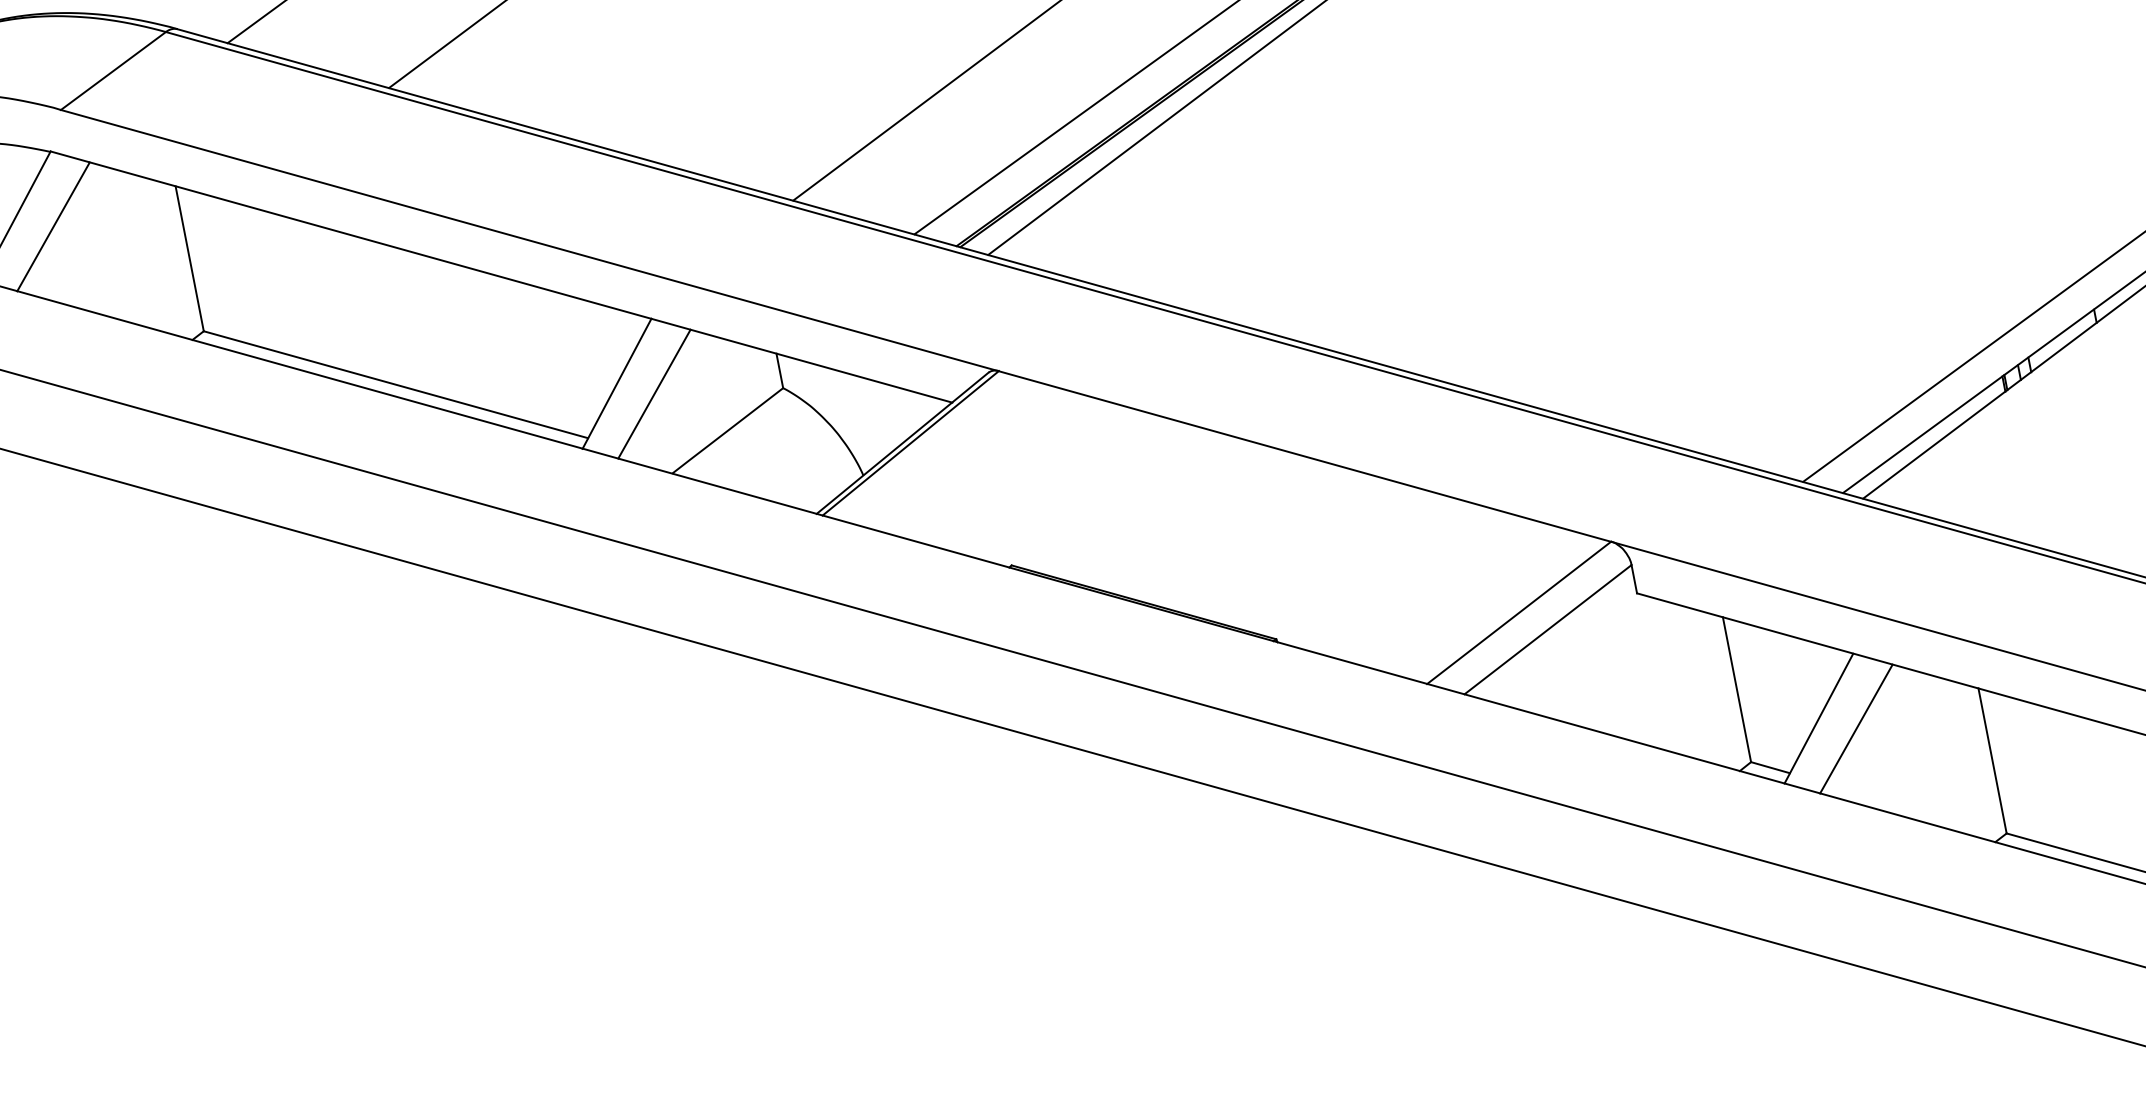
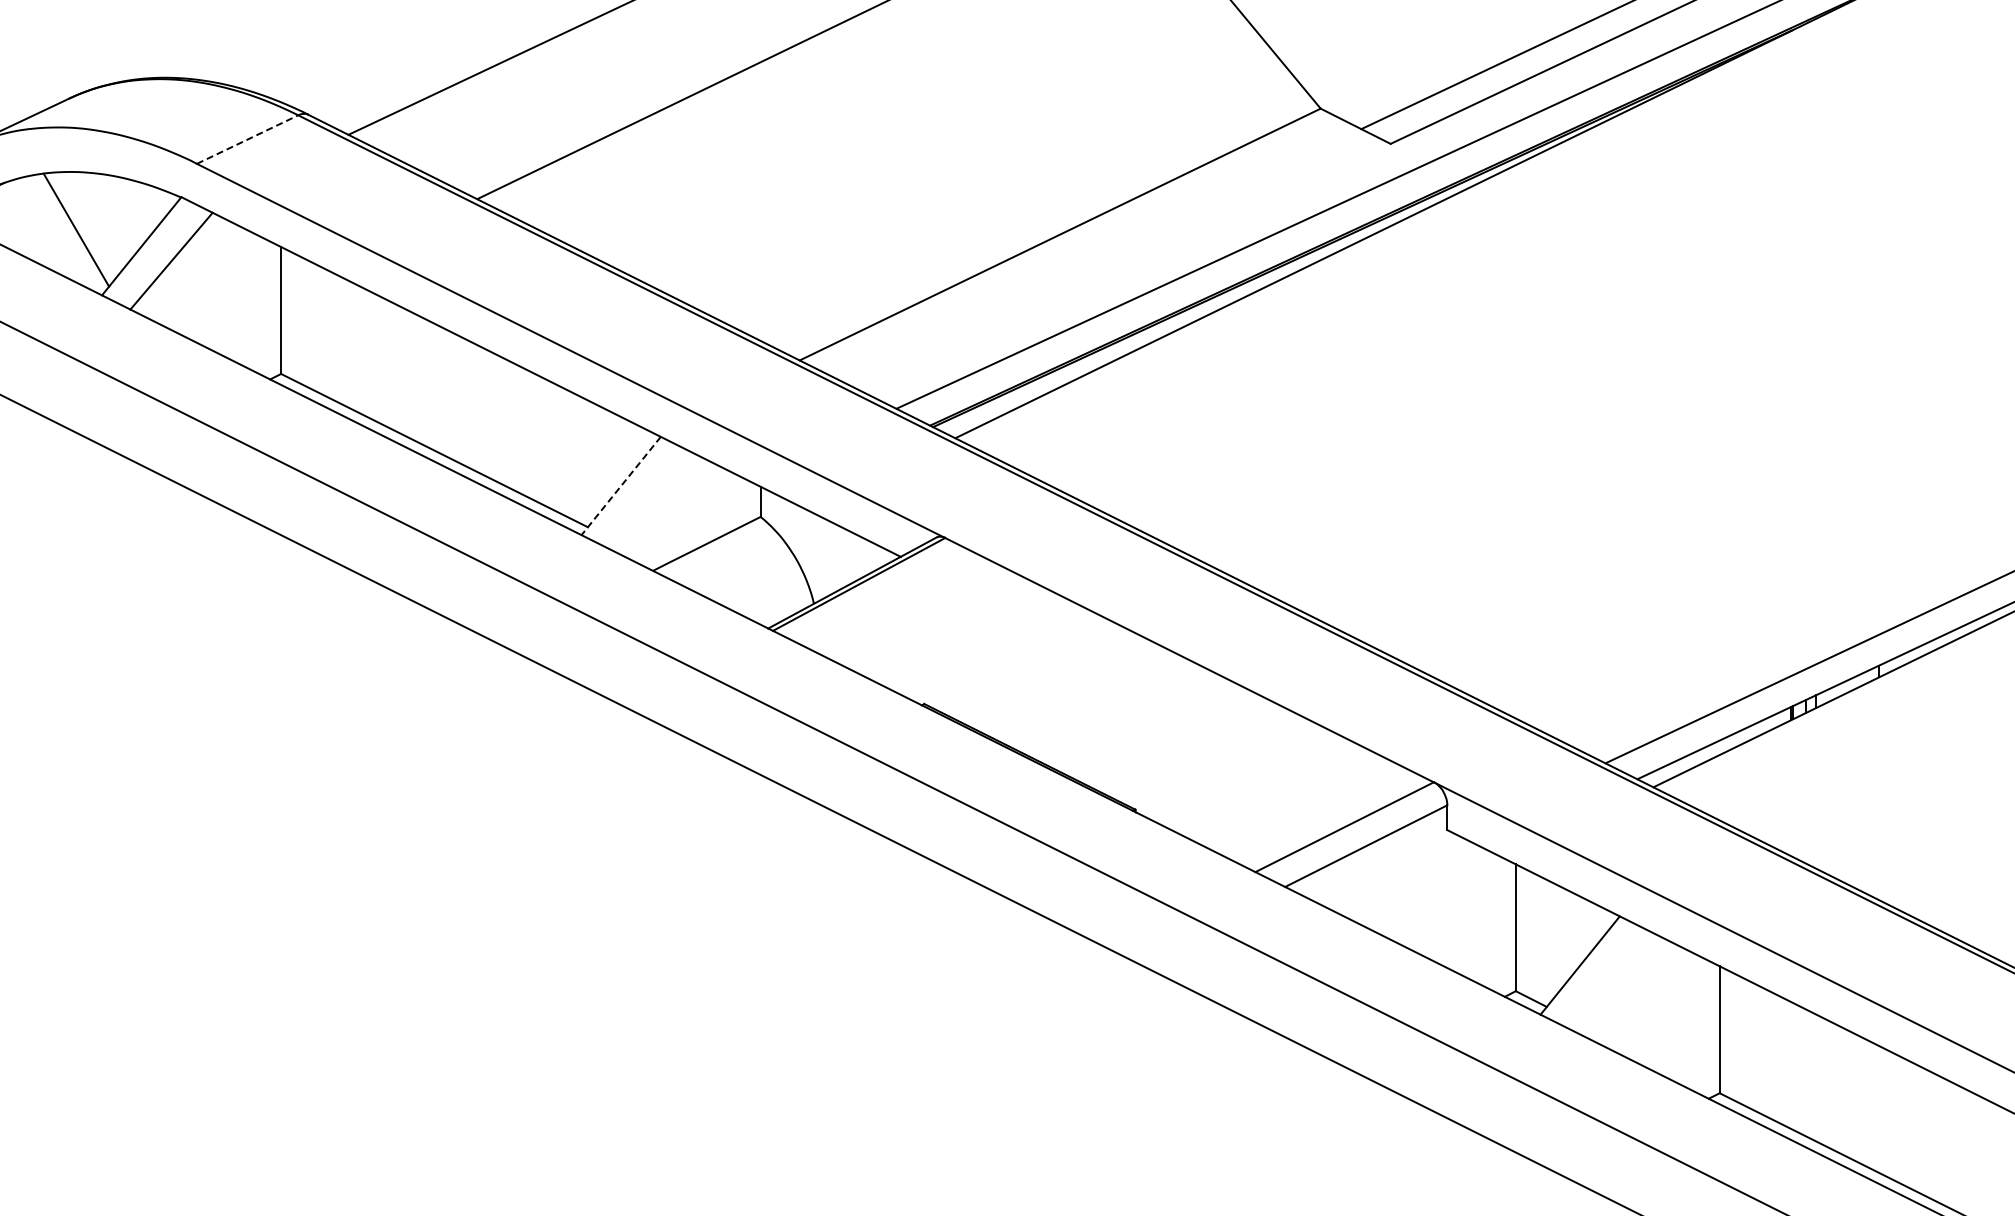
line: (114, 70) -> (248, 139), solid -> dashed
line: (616, 384) -> (620, 486), solid -> dashed
line: (653, 393) -> (650, 500), removed
line: (1855, 729) -> (1609, 980), removed

